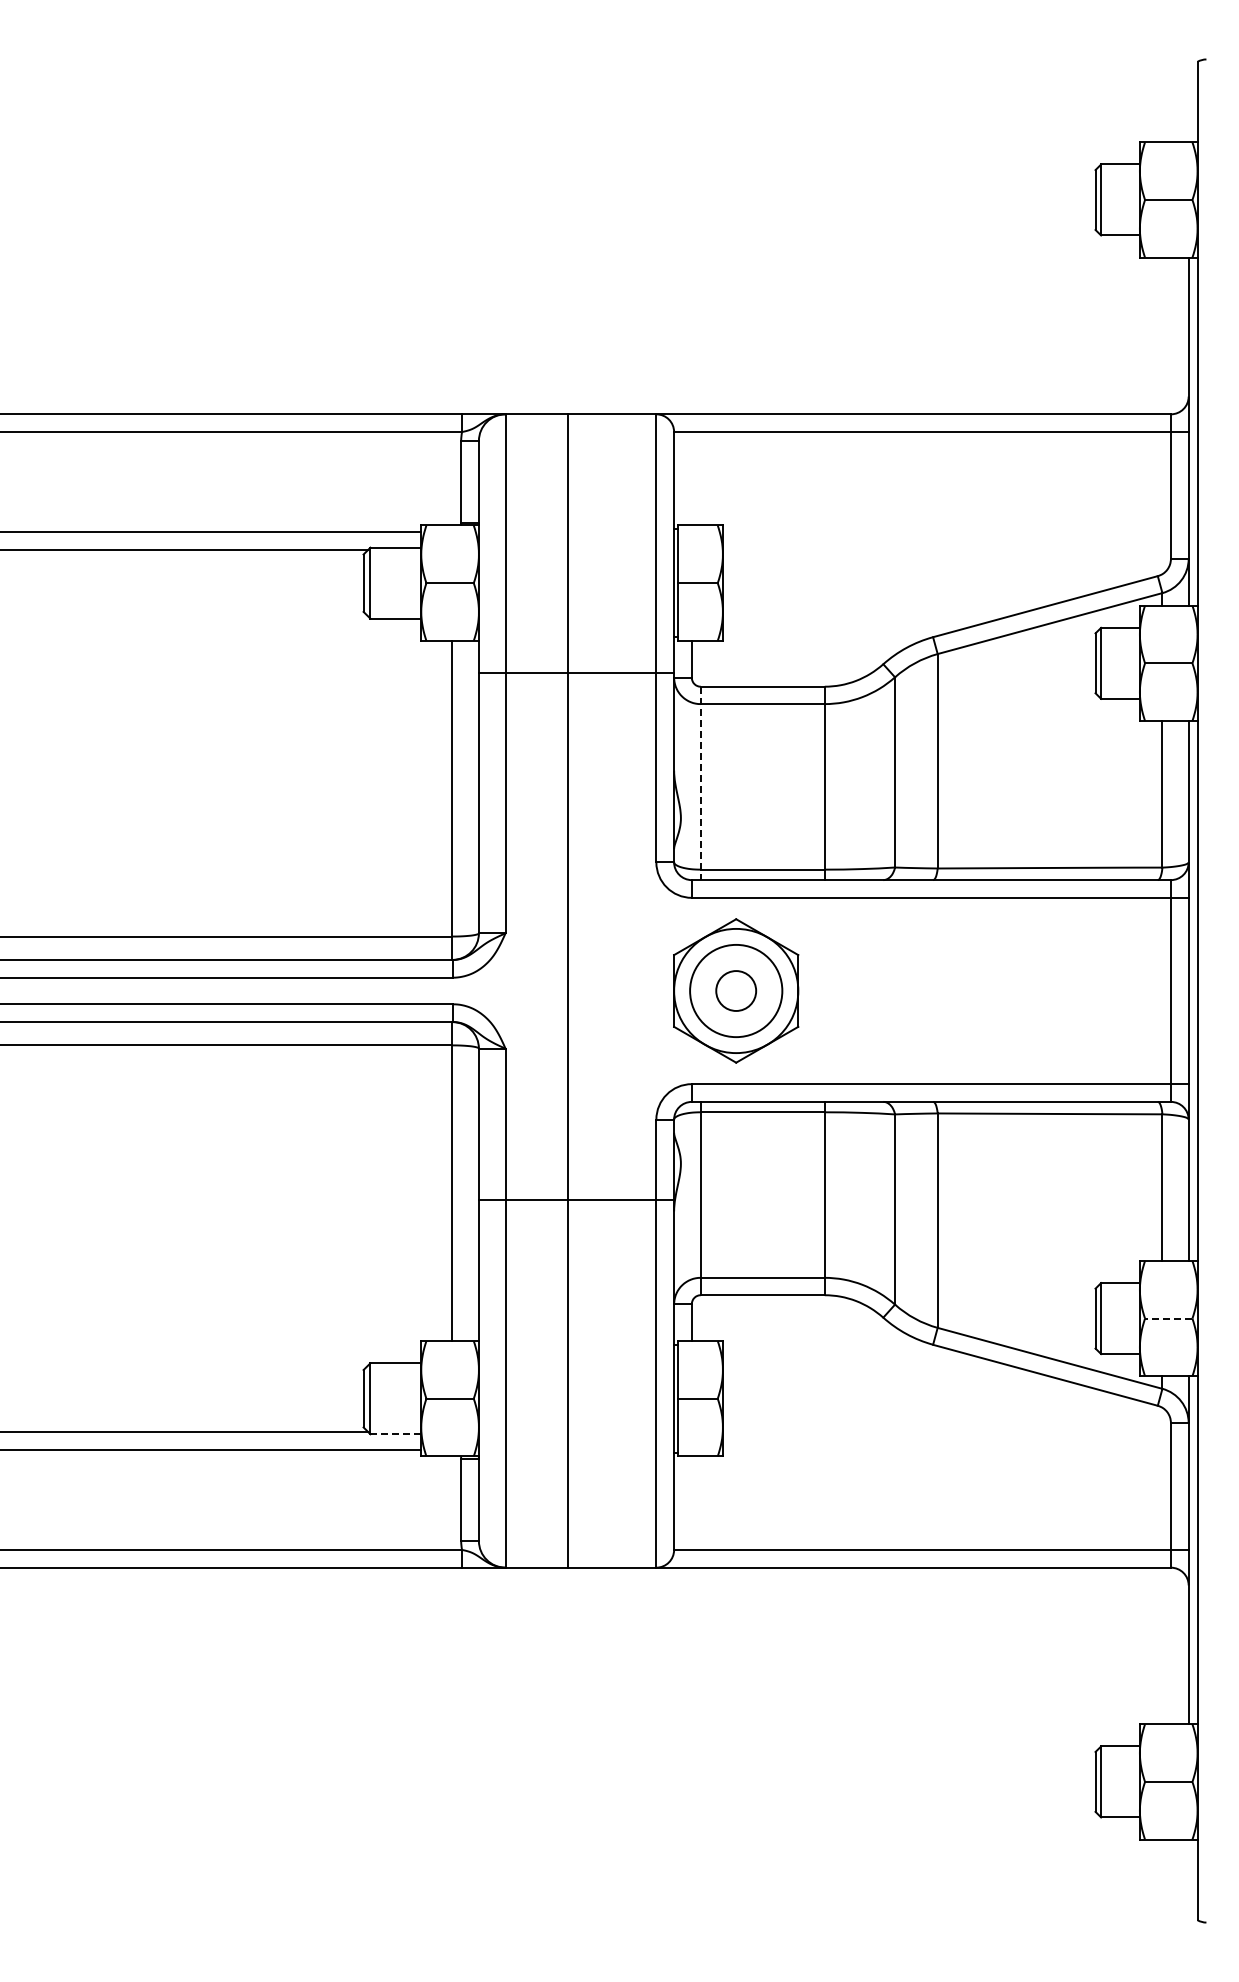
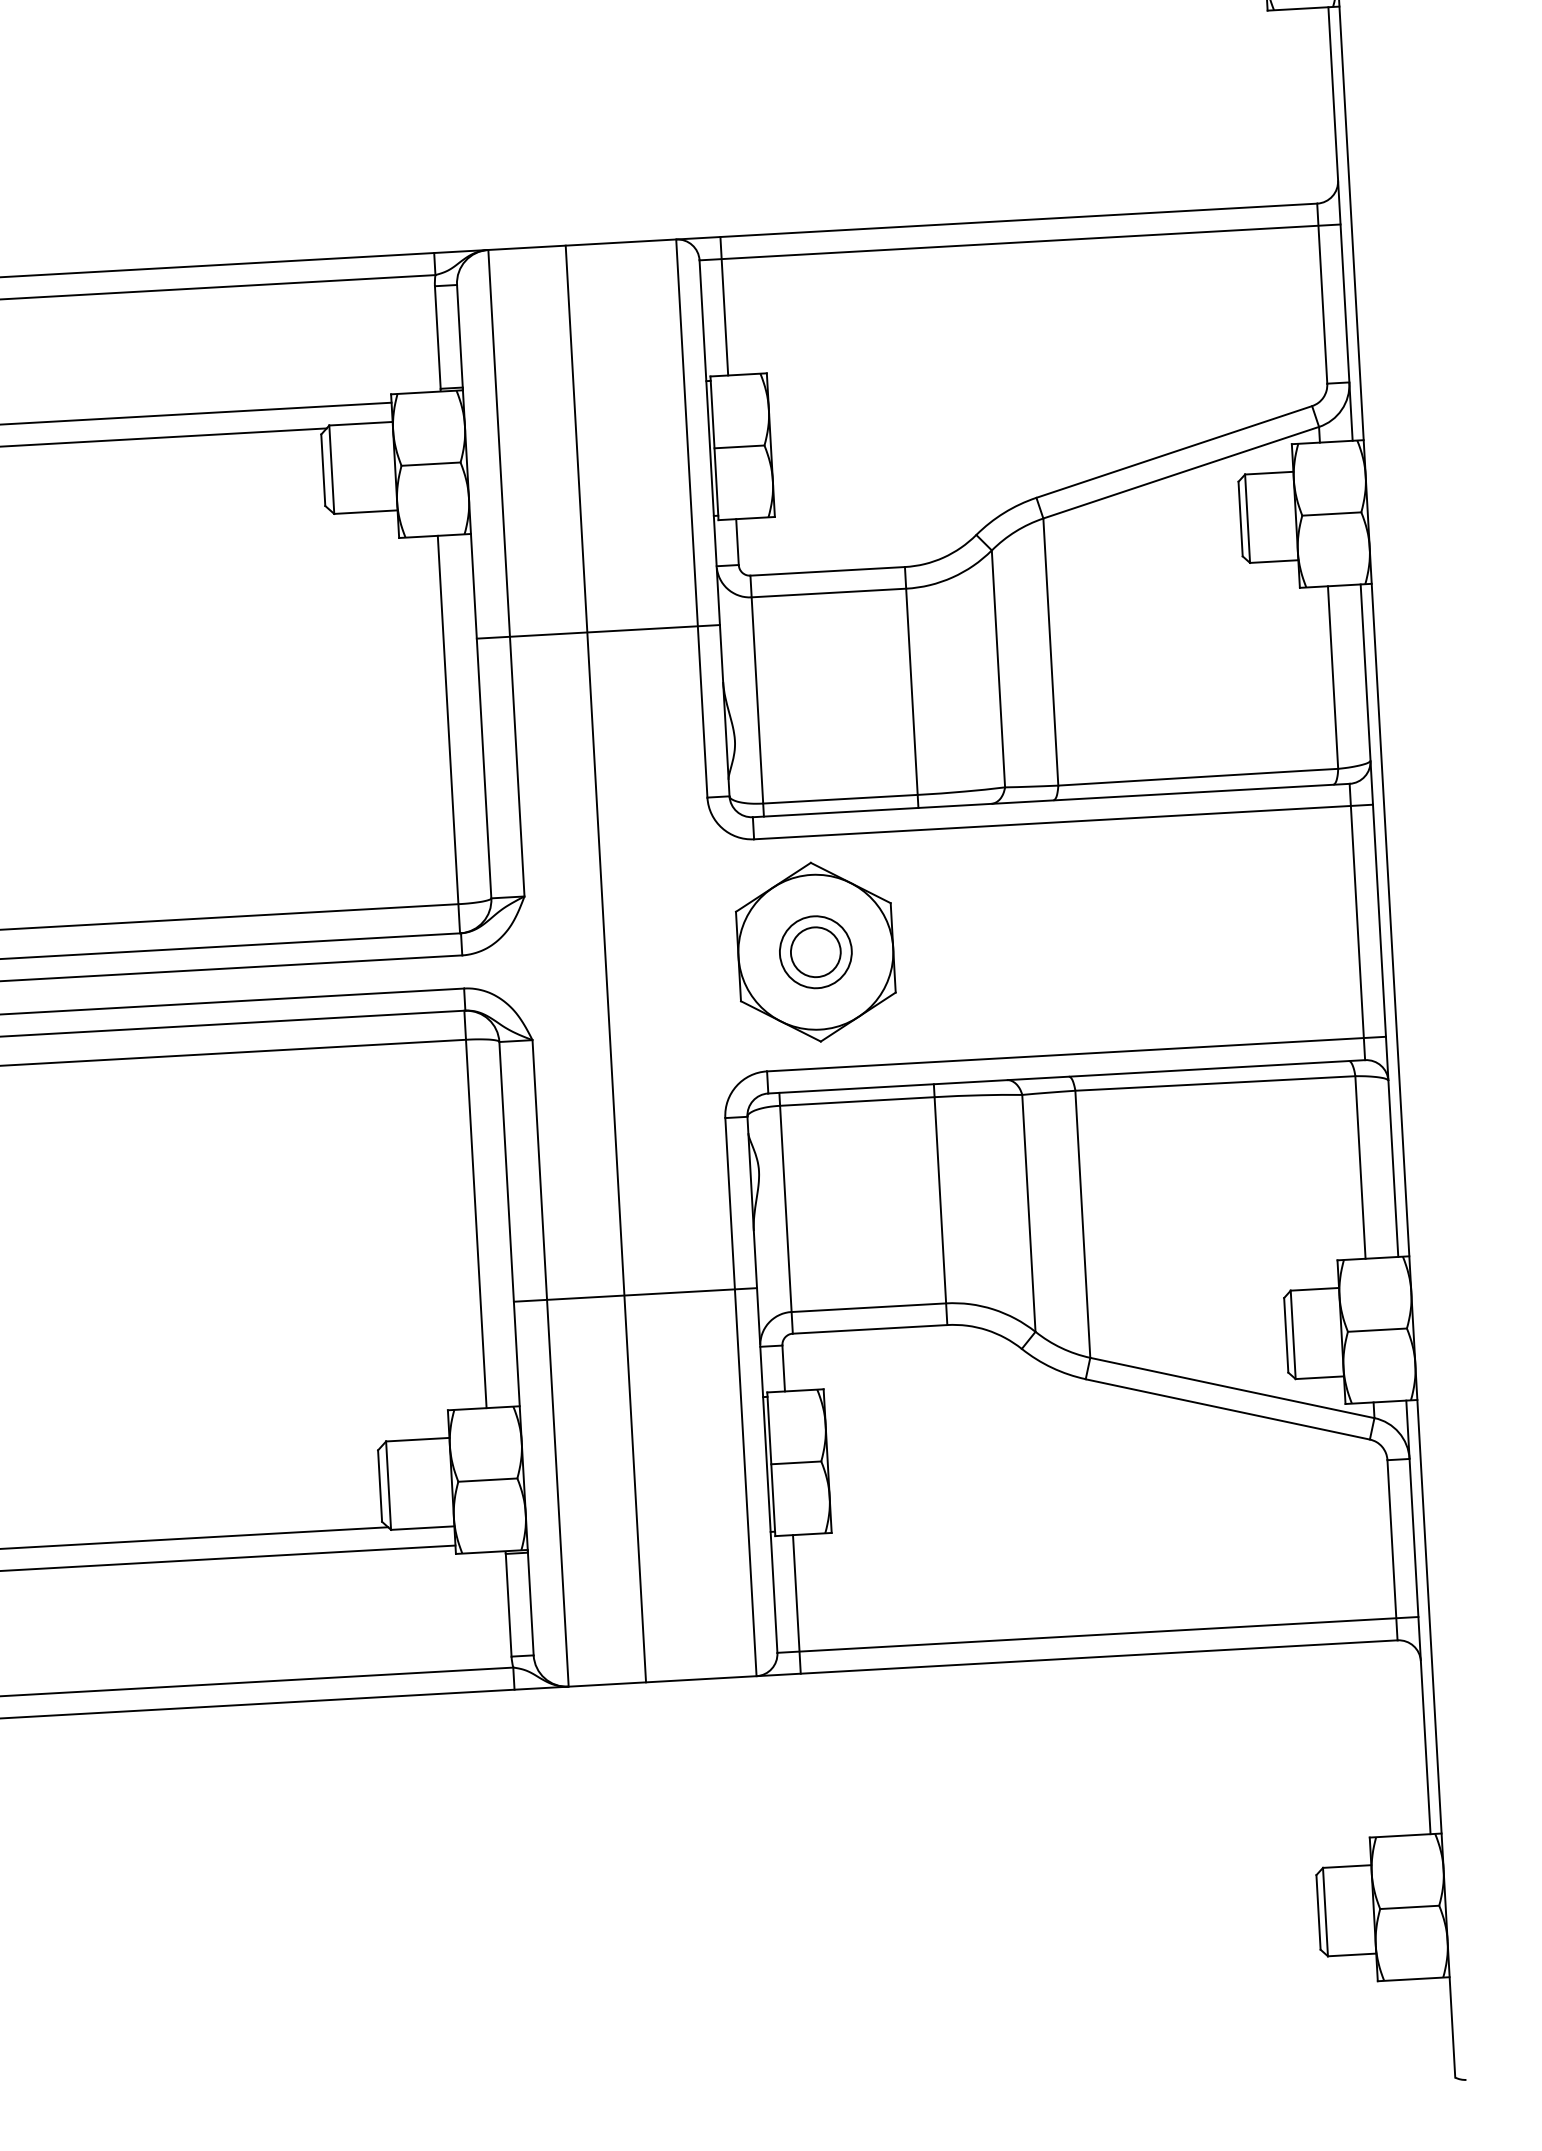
line: (691, 469) -> (723, 305), added
line: (576, 672) -> (598, 631), moved
line: (700, 783) -> (756, 696), dashed -> solid
circle: (736, 990) -> (816, 951), size x0.62
line: (576, 1200) -> (635, 1295), moved
line: (1168, 1318) -> (1377, 1330), dashed -> solid
line: (395, 1434) -> (422, 1528), dashed -> solid
line: (691, 1511) -> (796, 1603), added

